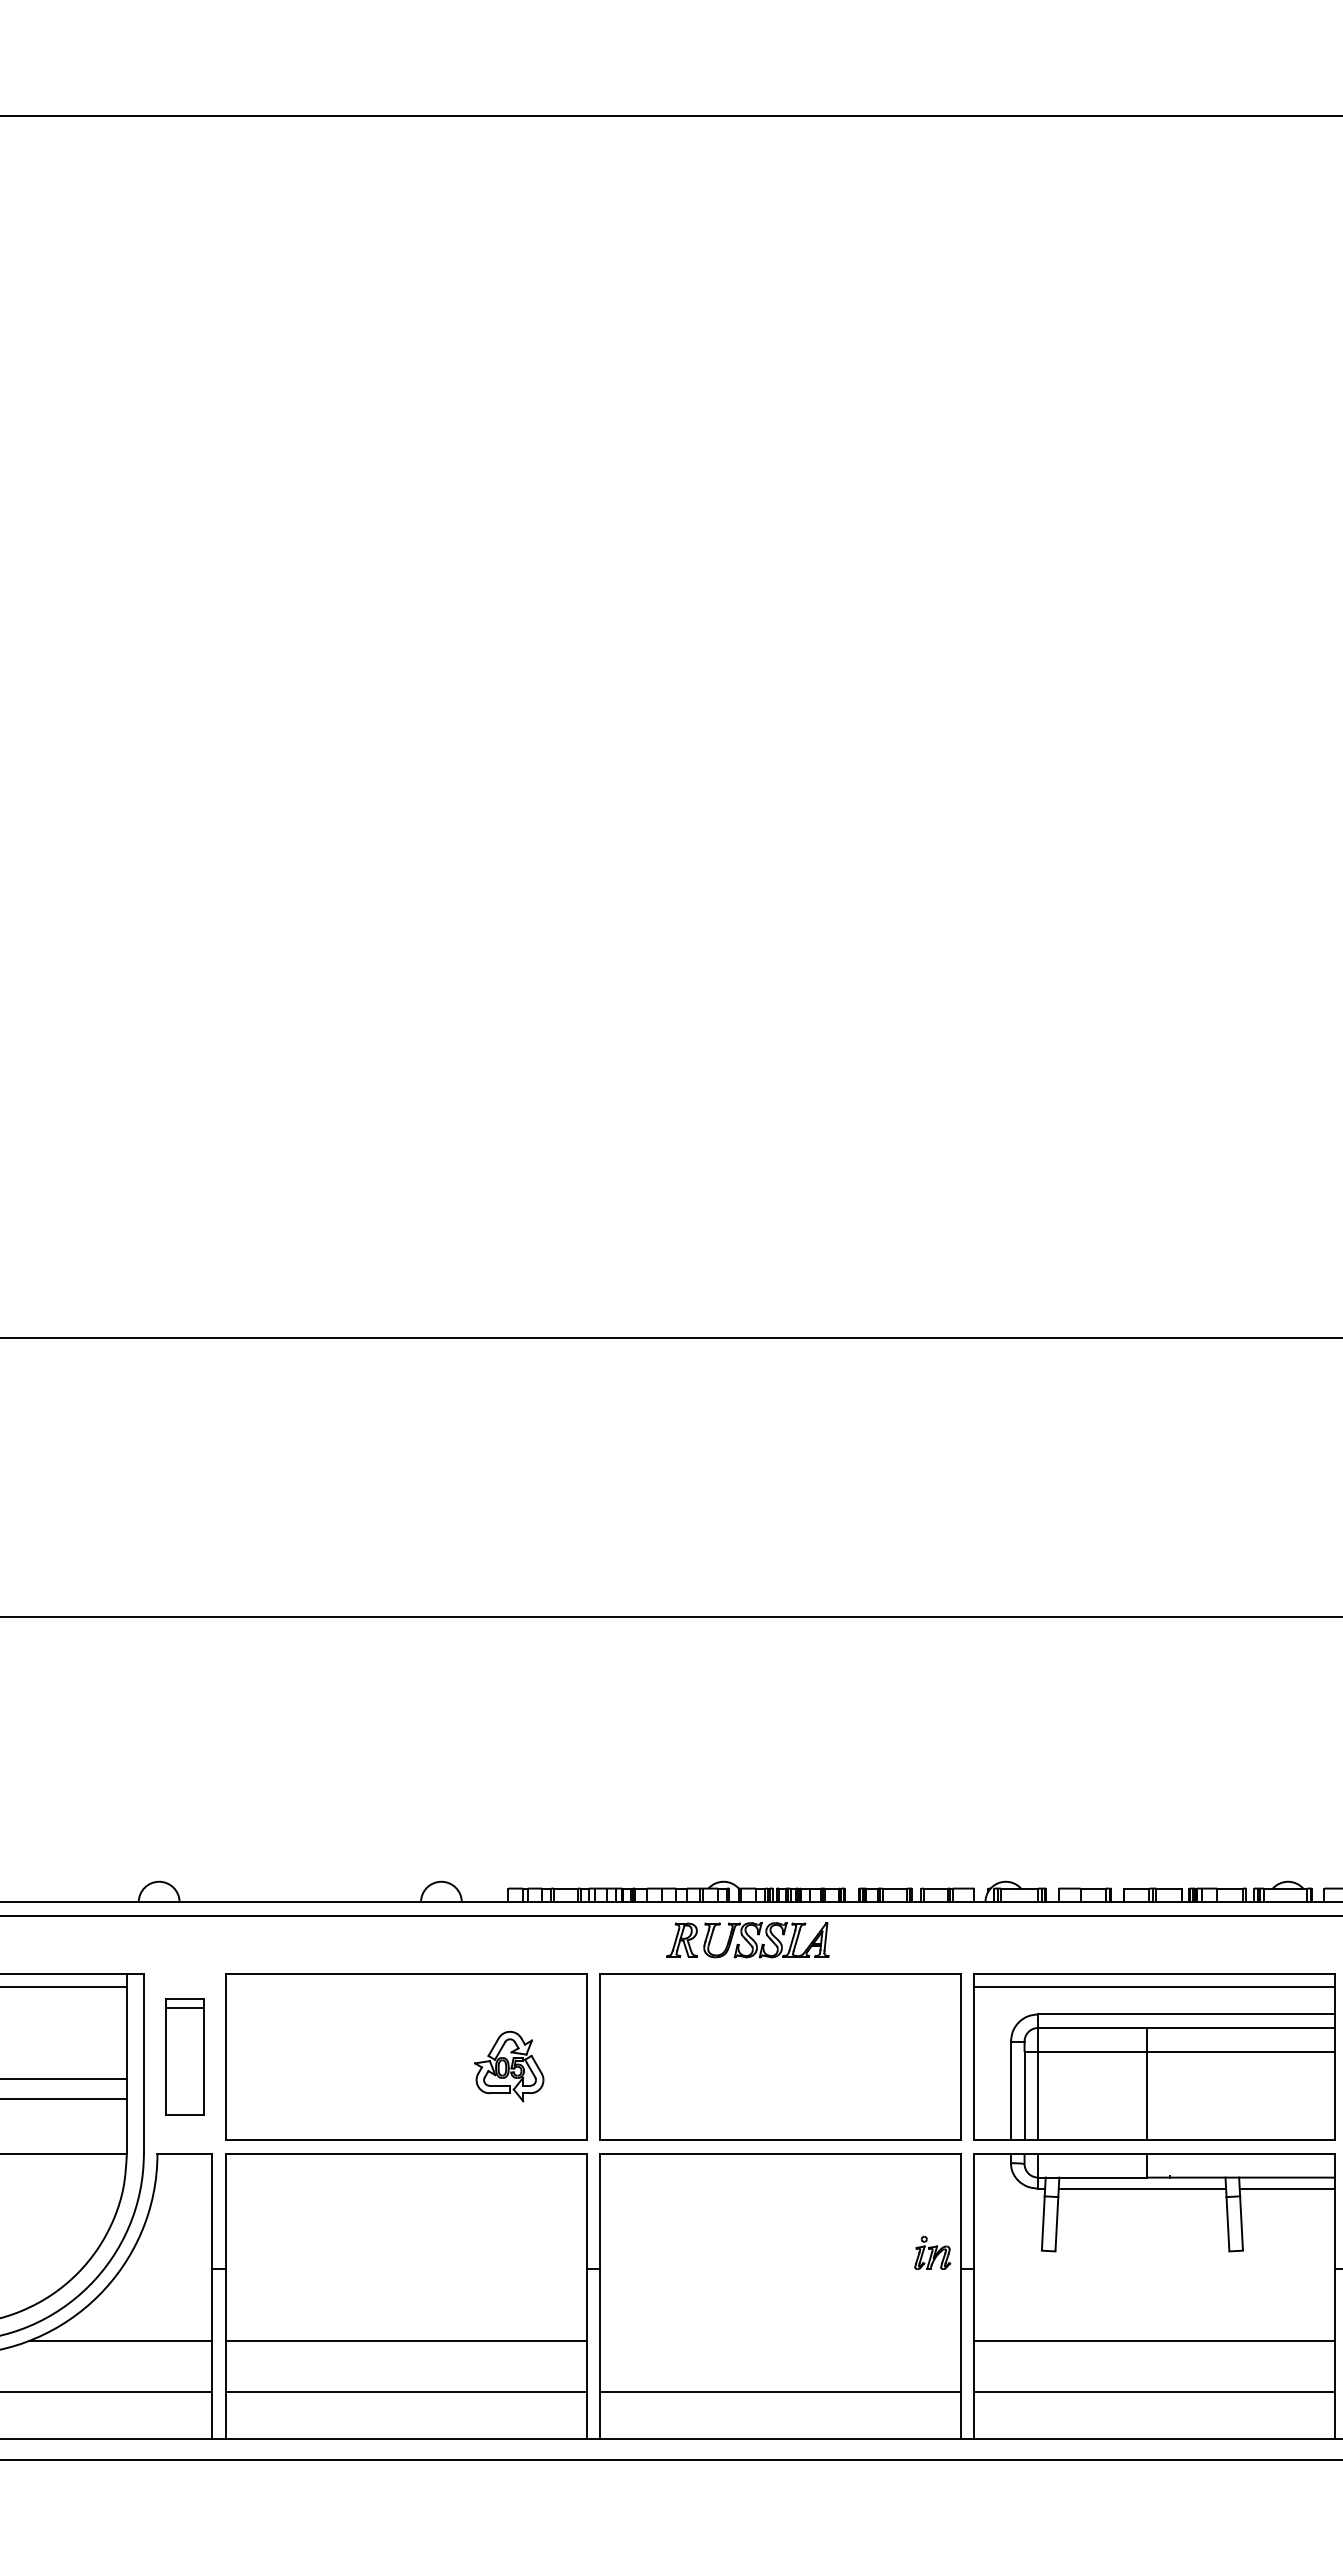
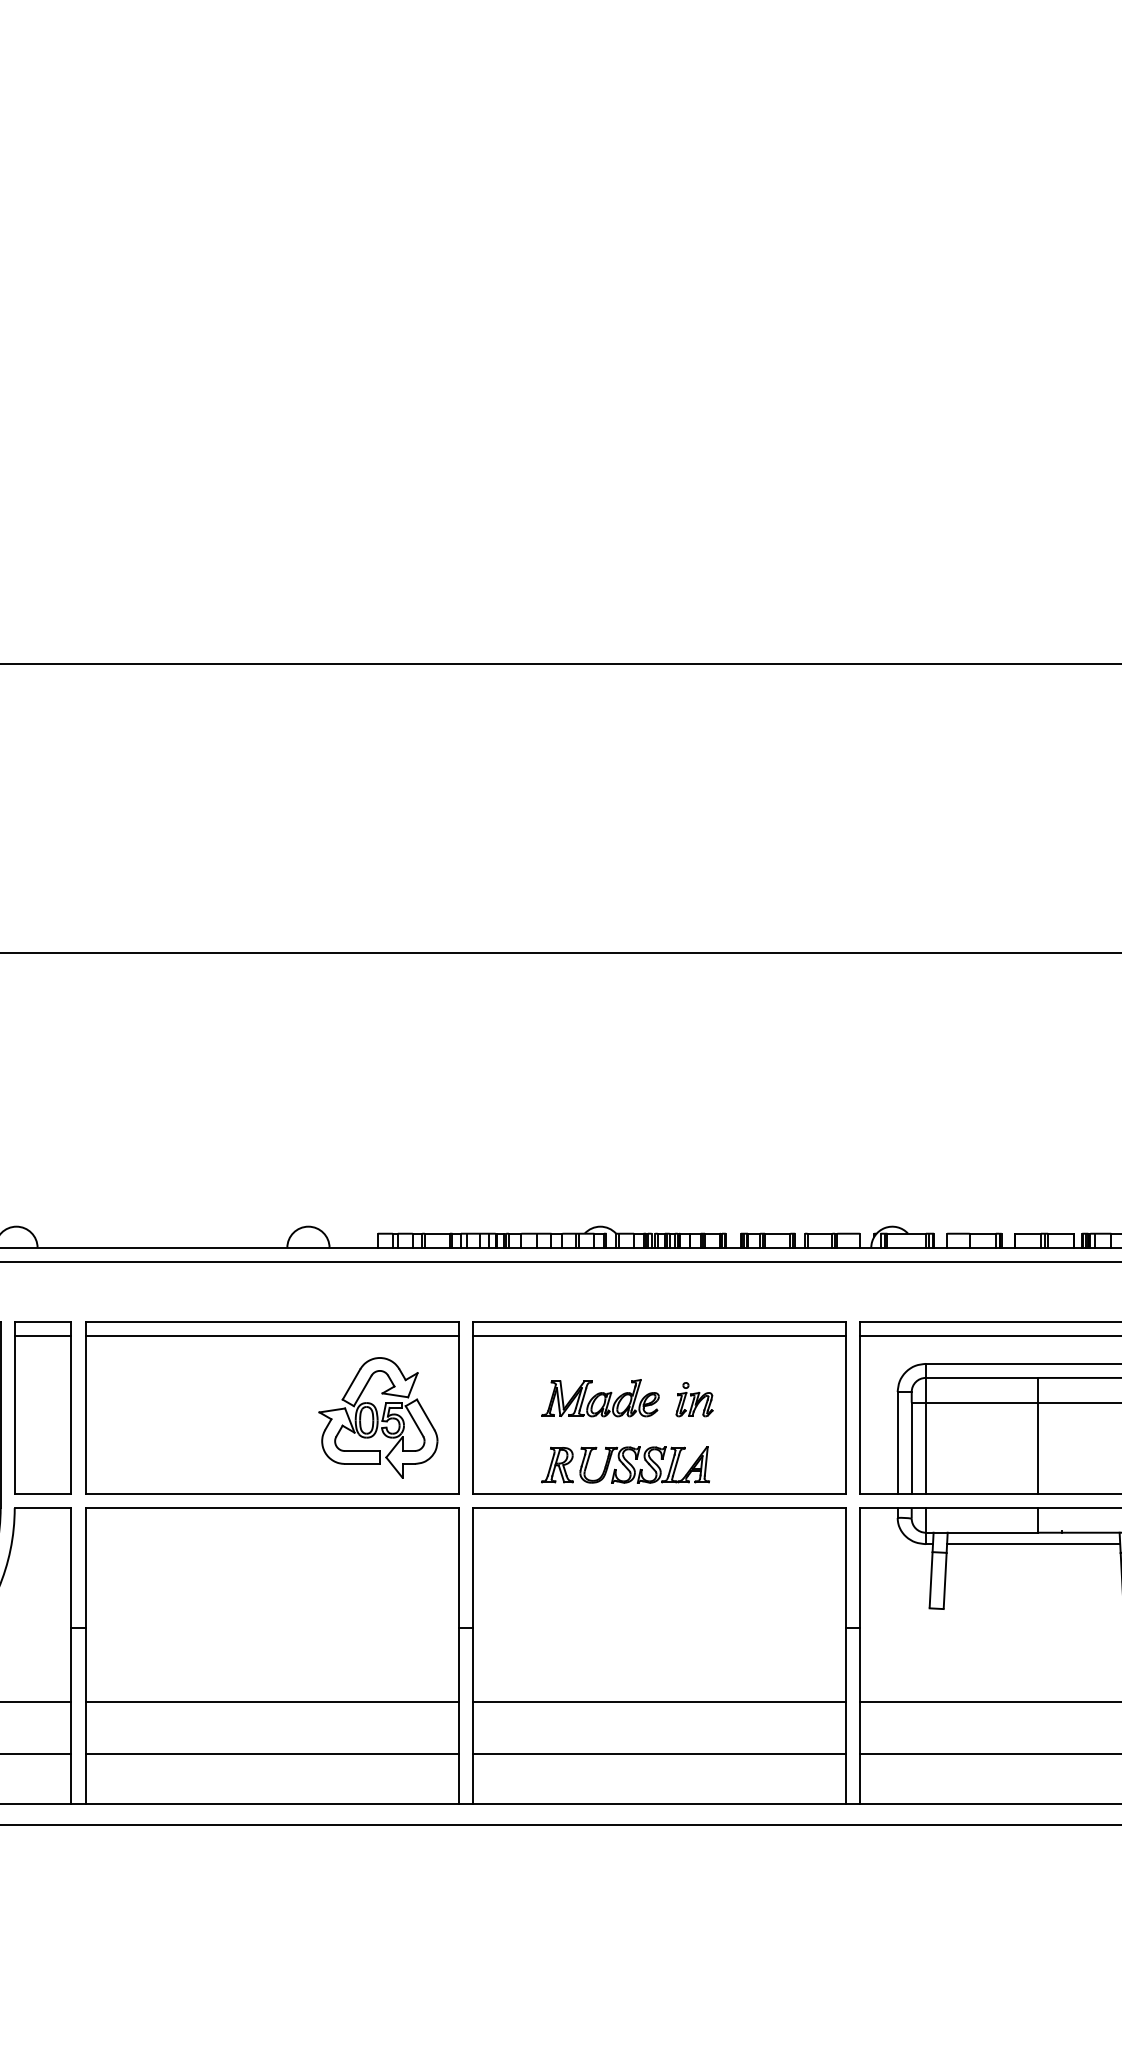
part: (747, 1940) -> (625, 1465), moved
line: (405, 1987) -> (271, 1336), added
line: (780, 1987) -> (659, 1336), added
part: (723, 2047) -> (600, 1398), added
part: (184, 2056) -> (42, 1407), size x1.43
part: (509, 2066) -> (378, 1417), size x1.67
part: (932, 2252) -> (694, 1399), moved
line: (780, 2340) -> (659, 1701), added

